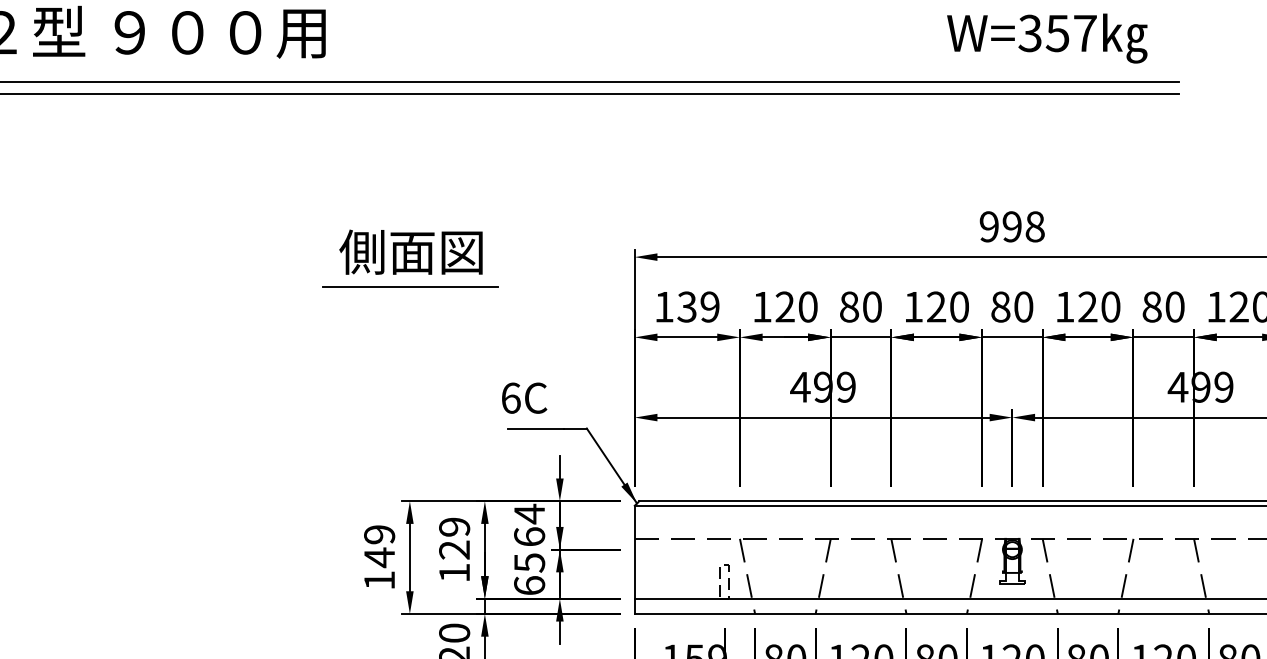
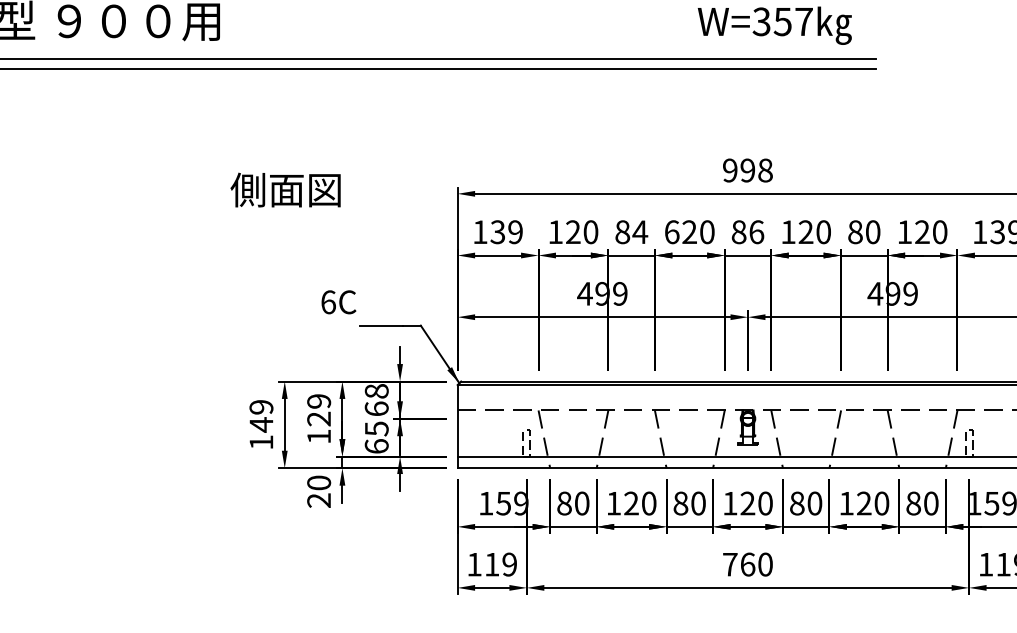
line: (410, 286) -> (285, 216), removed
text: (872, 307) -> (640, 232), 80 -> 84
text: (914, 307) -> (672, 232), 120 -> 620
text: (1023, 307) -> (756, 232), 80 -> 86
text: (524, 398) -> (338, 302), moved
text: (529, 514) -> (376, 391), 64 -> 68

